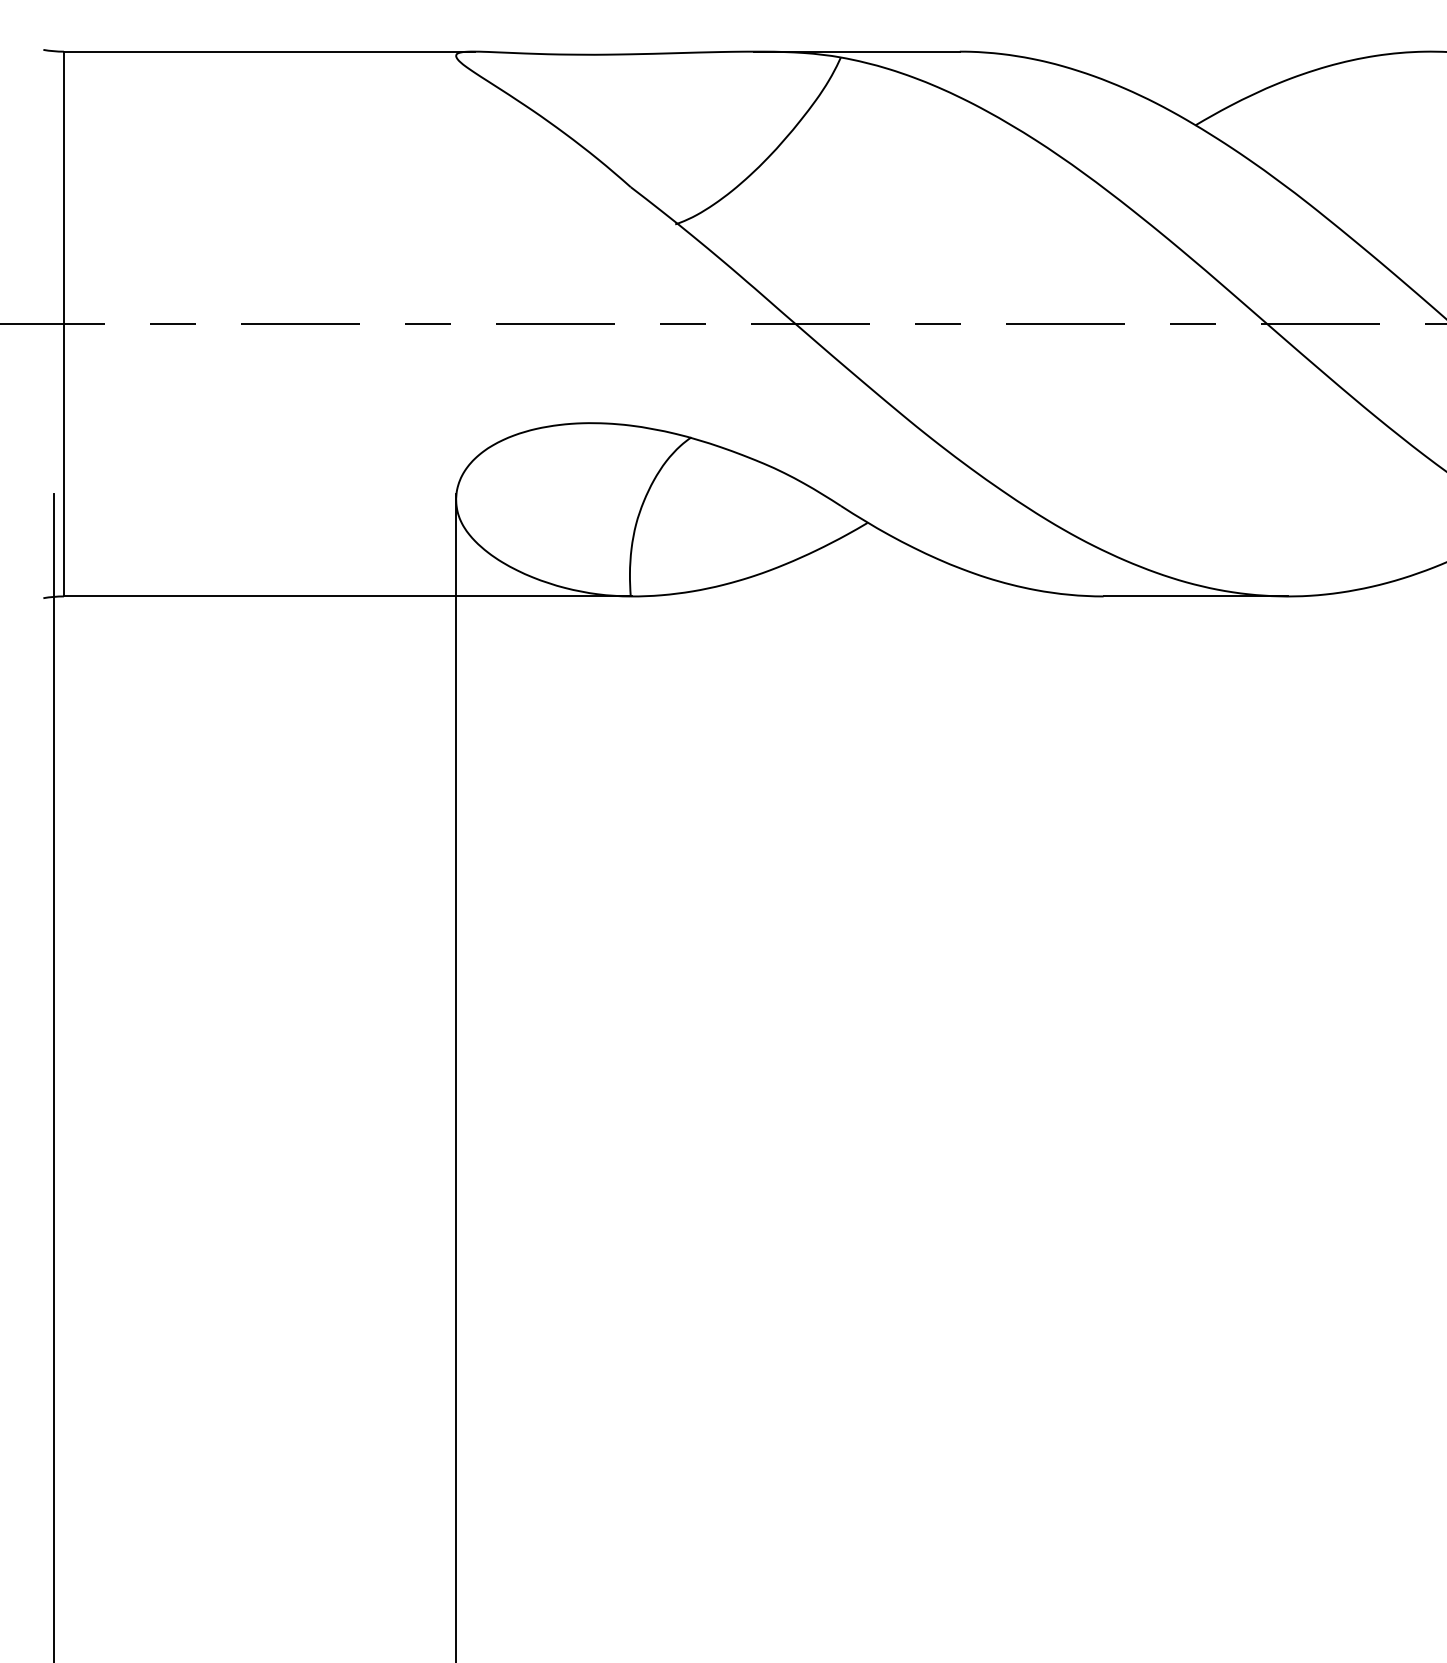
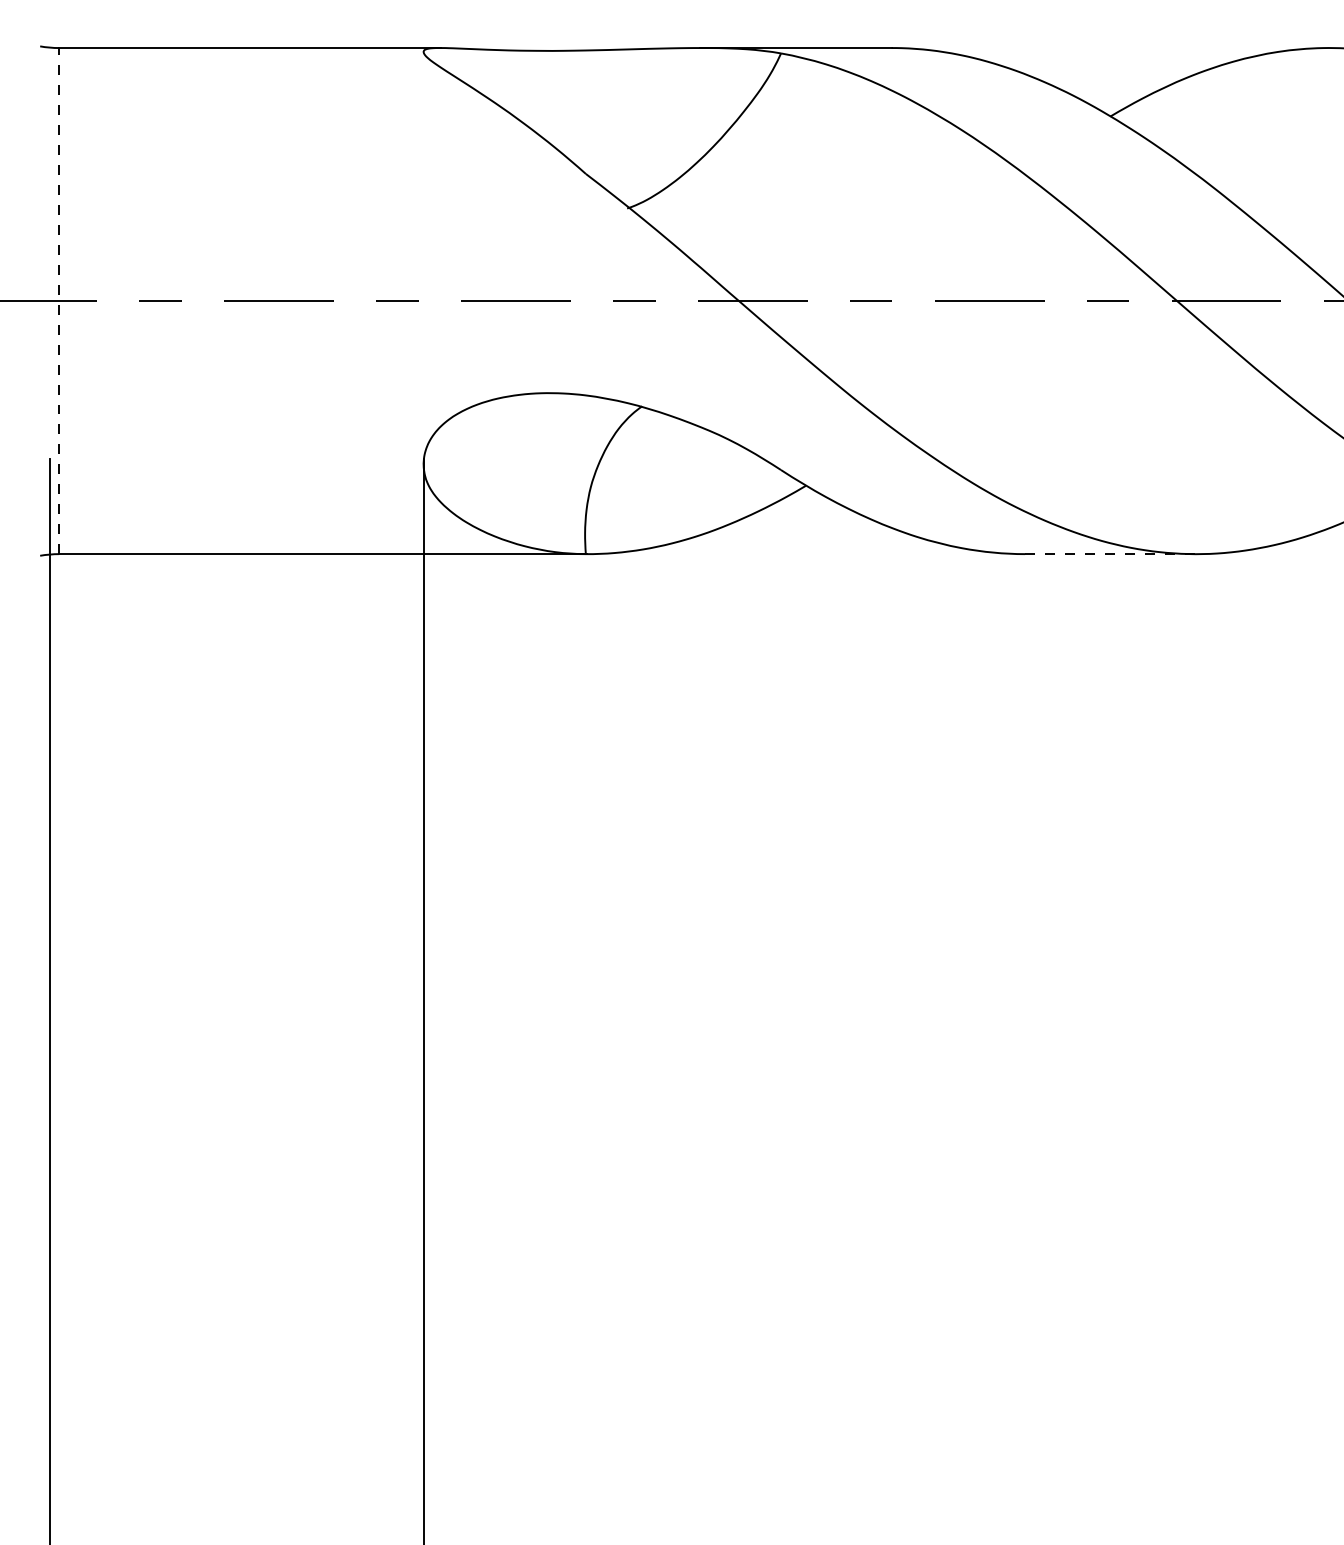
line: (63, 323) -> (58, 300), solid -> dashed
line: (1196, 596) -> (1111, 554), solid -> dashed

